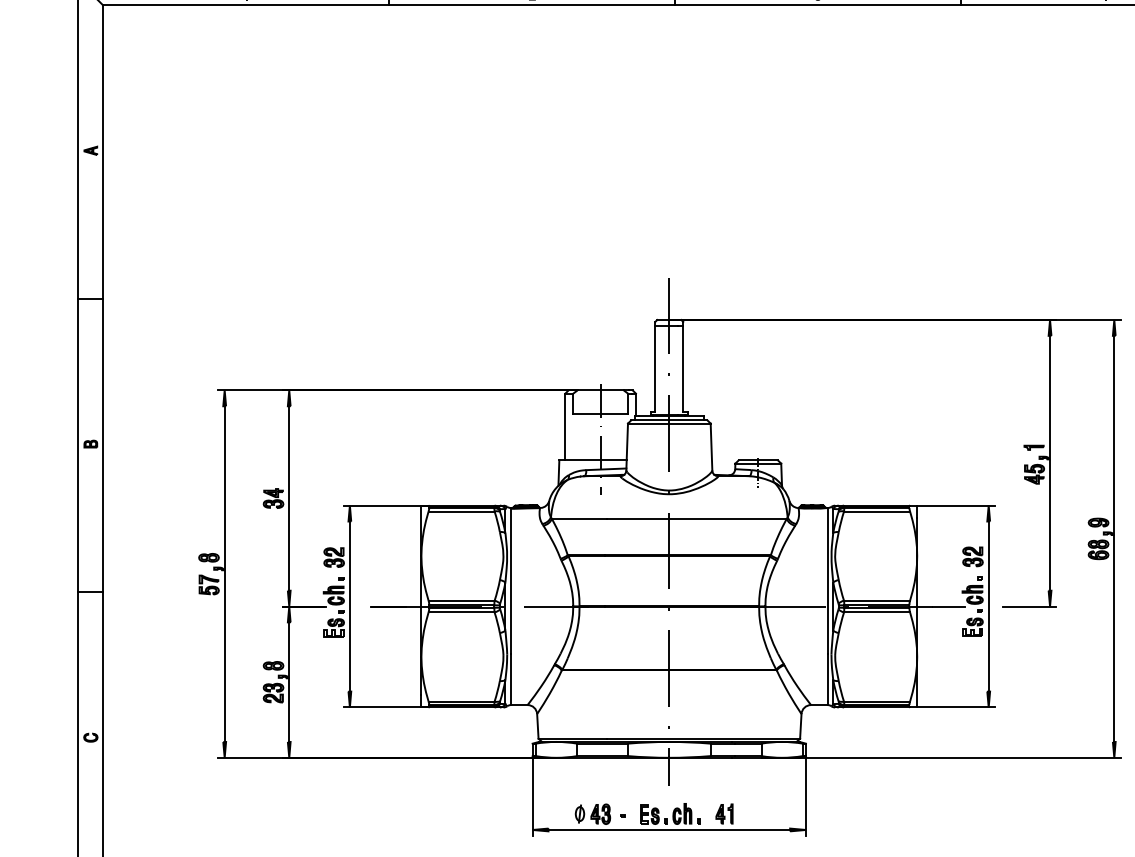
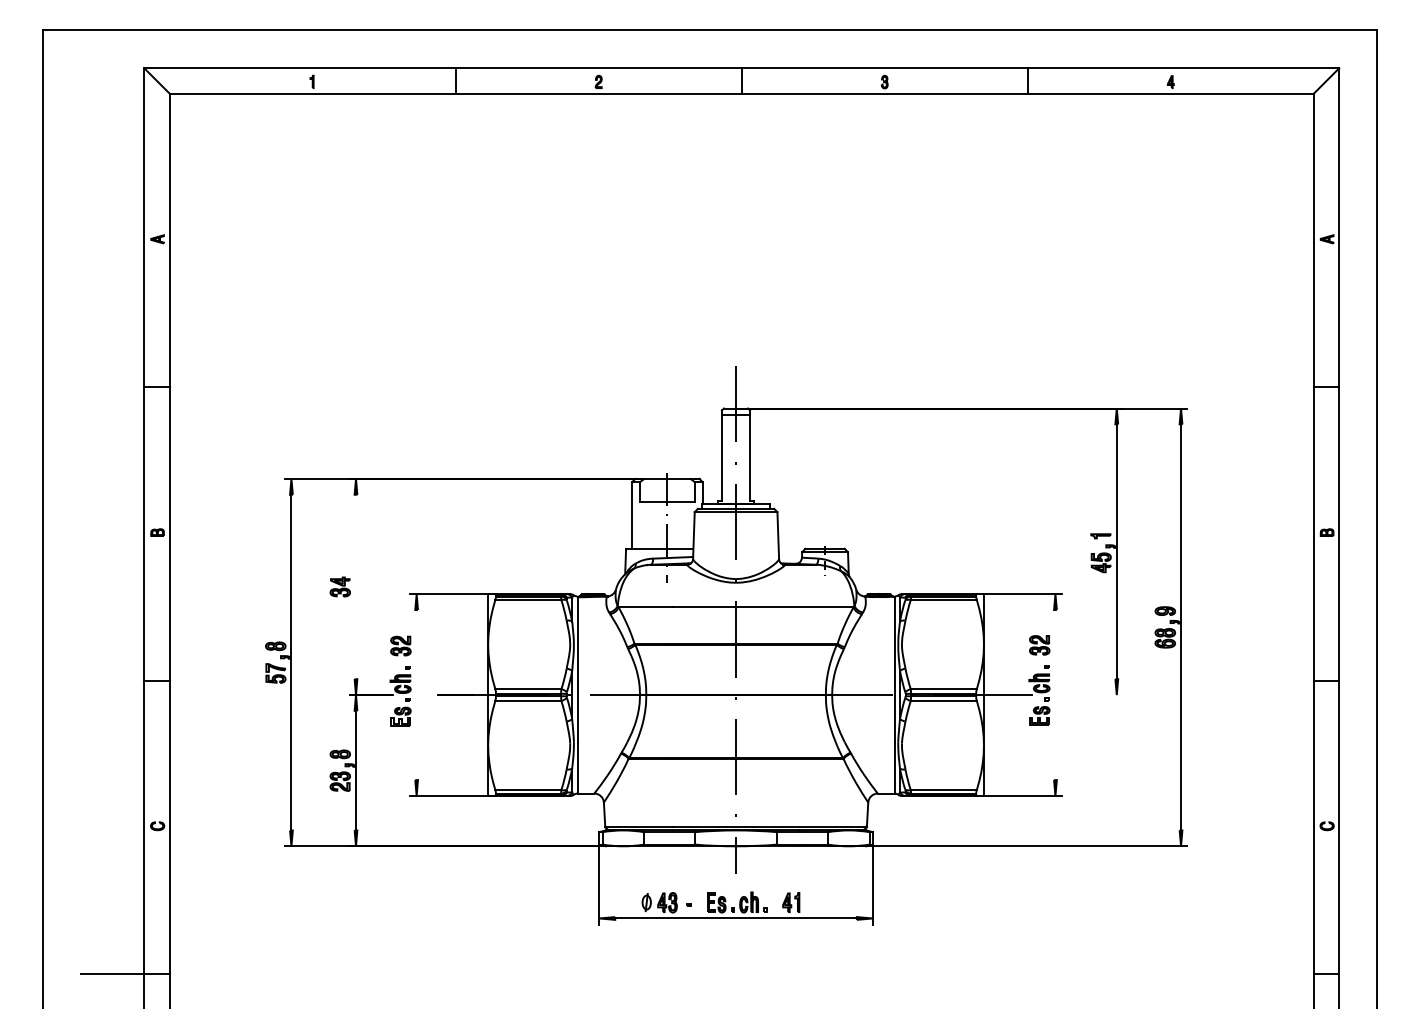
line: (289, 498) -> (356, 586), removed
line: (349, 607) -> (416, 695), removed
line: (988, 607) -> (1055, 695), removed
line: (1029, 607) -> (1096, 695), removed

